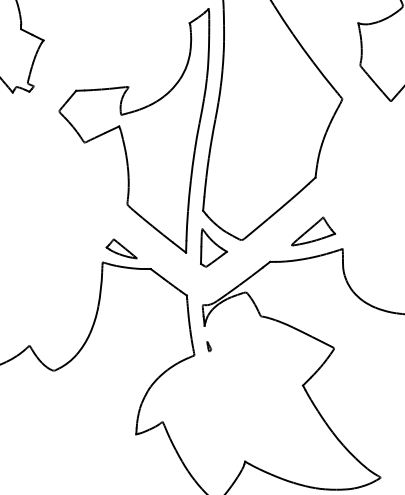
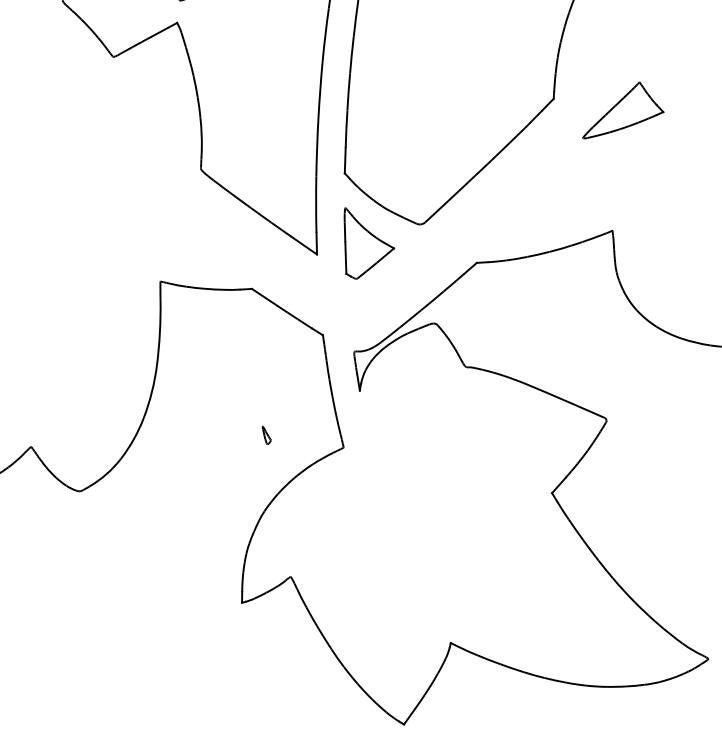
part: (313, 231) -> (622, 109), moved
part: (121, 248) -> (194, 253), removed
part: (209, 346) -> (267, 434), moved

